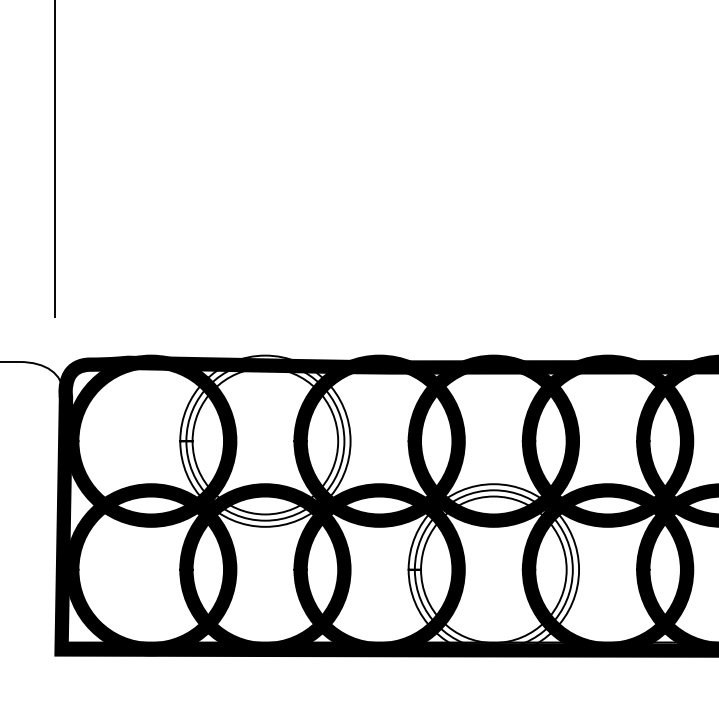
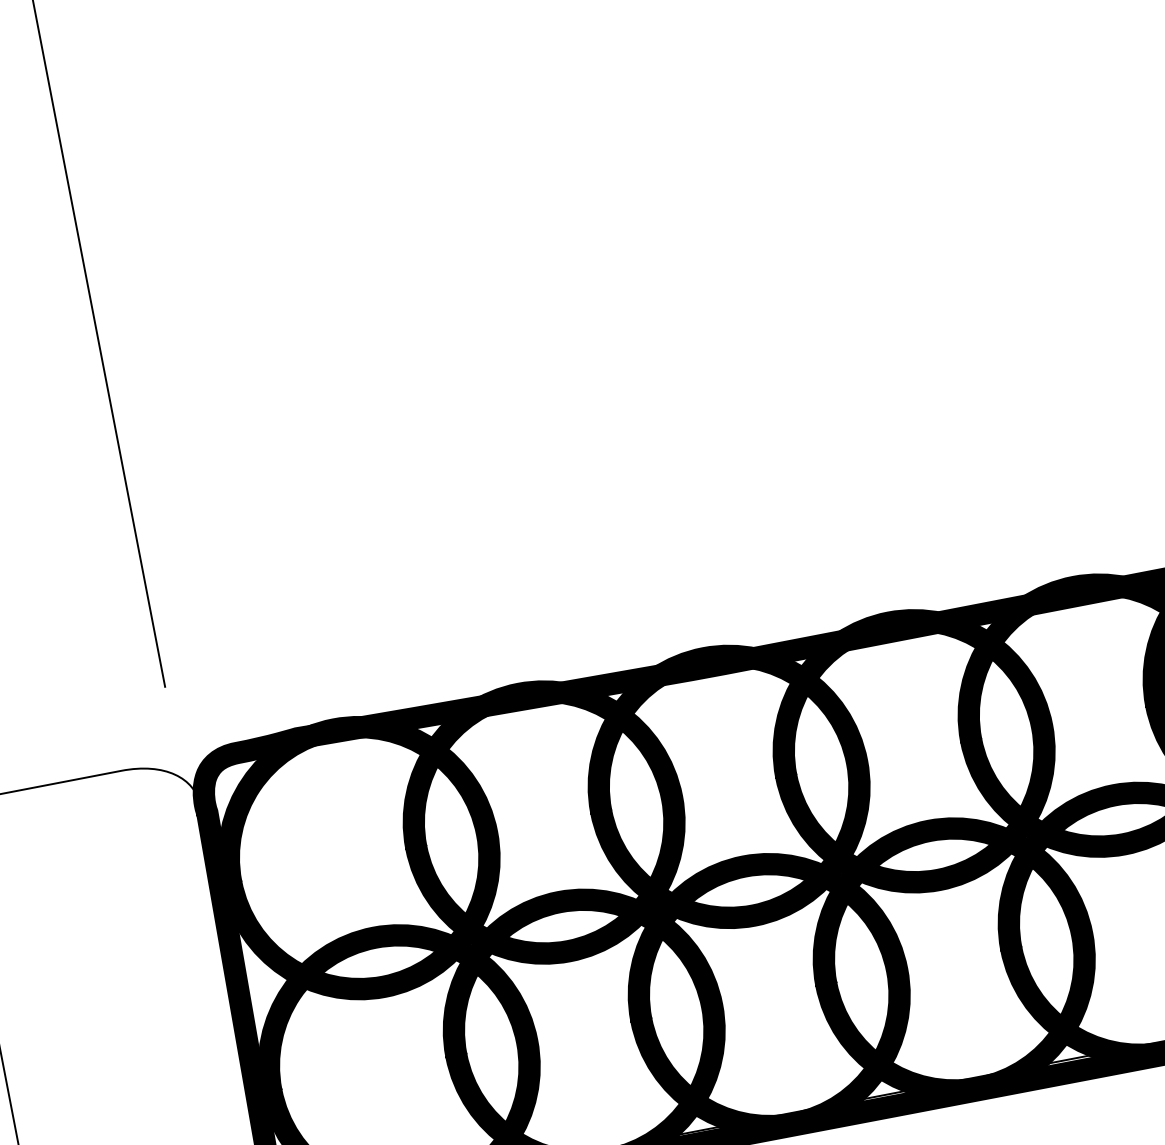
fill: (265, 440) -> (544, 821), added
fill: (493, 569) -> (953, 959), added

